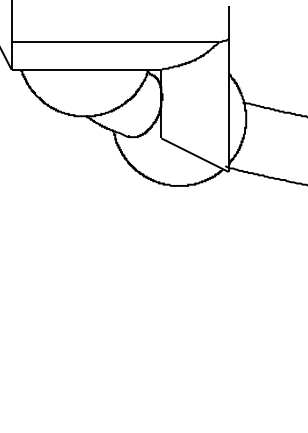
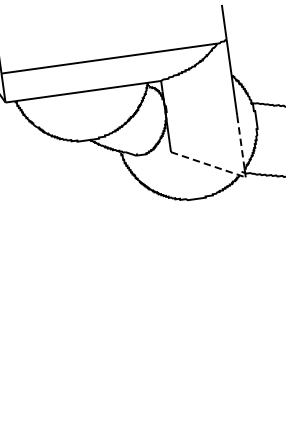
line: (228, 138) -> (240, 142), solid -> dashed
line: (194, 155) -> (207, 165), solid -> dashed

